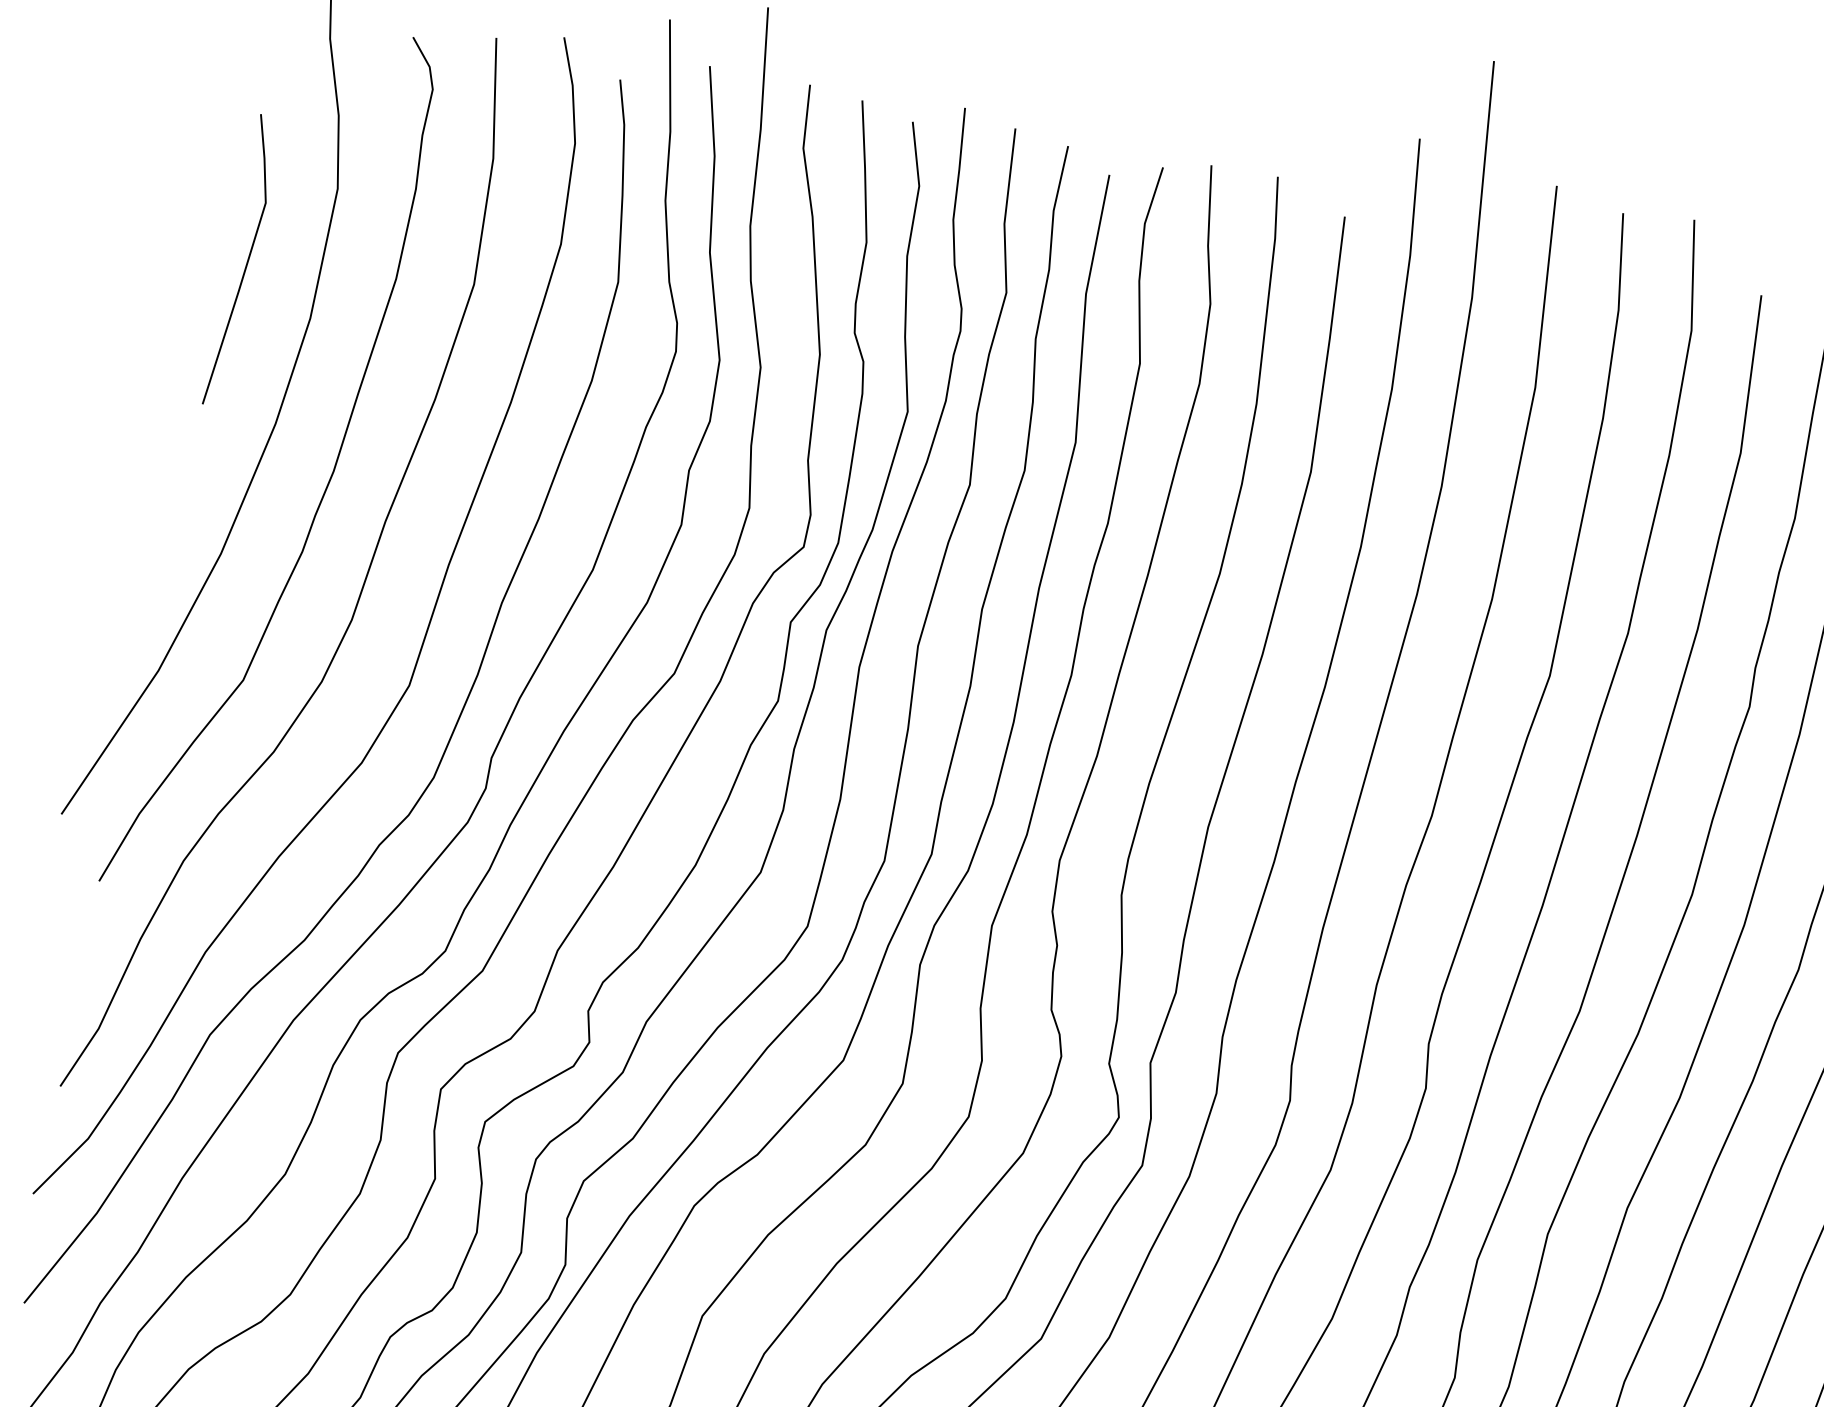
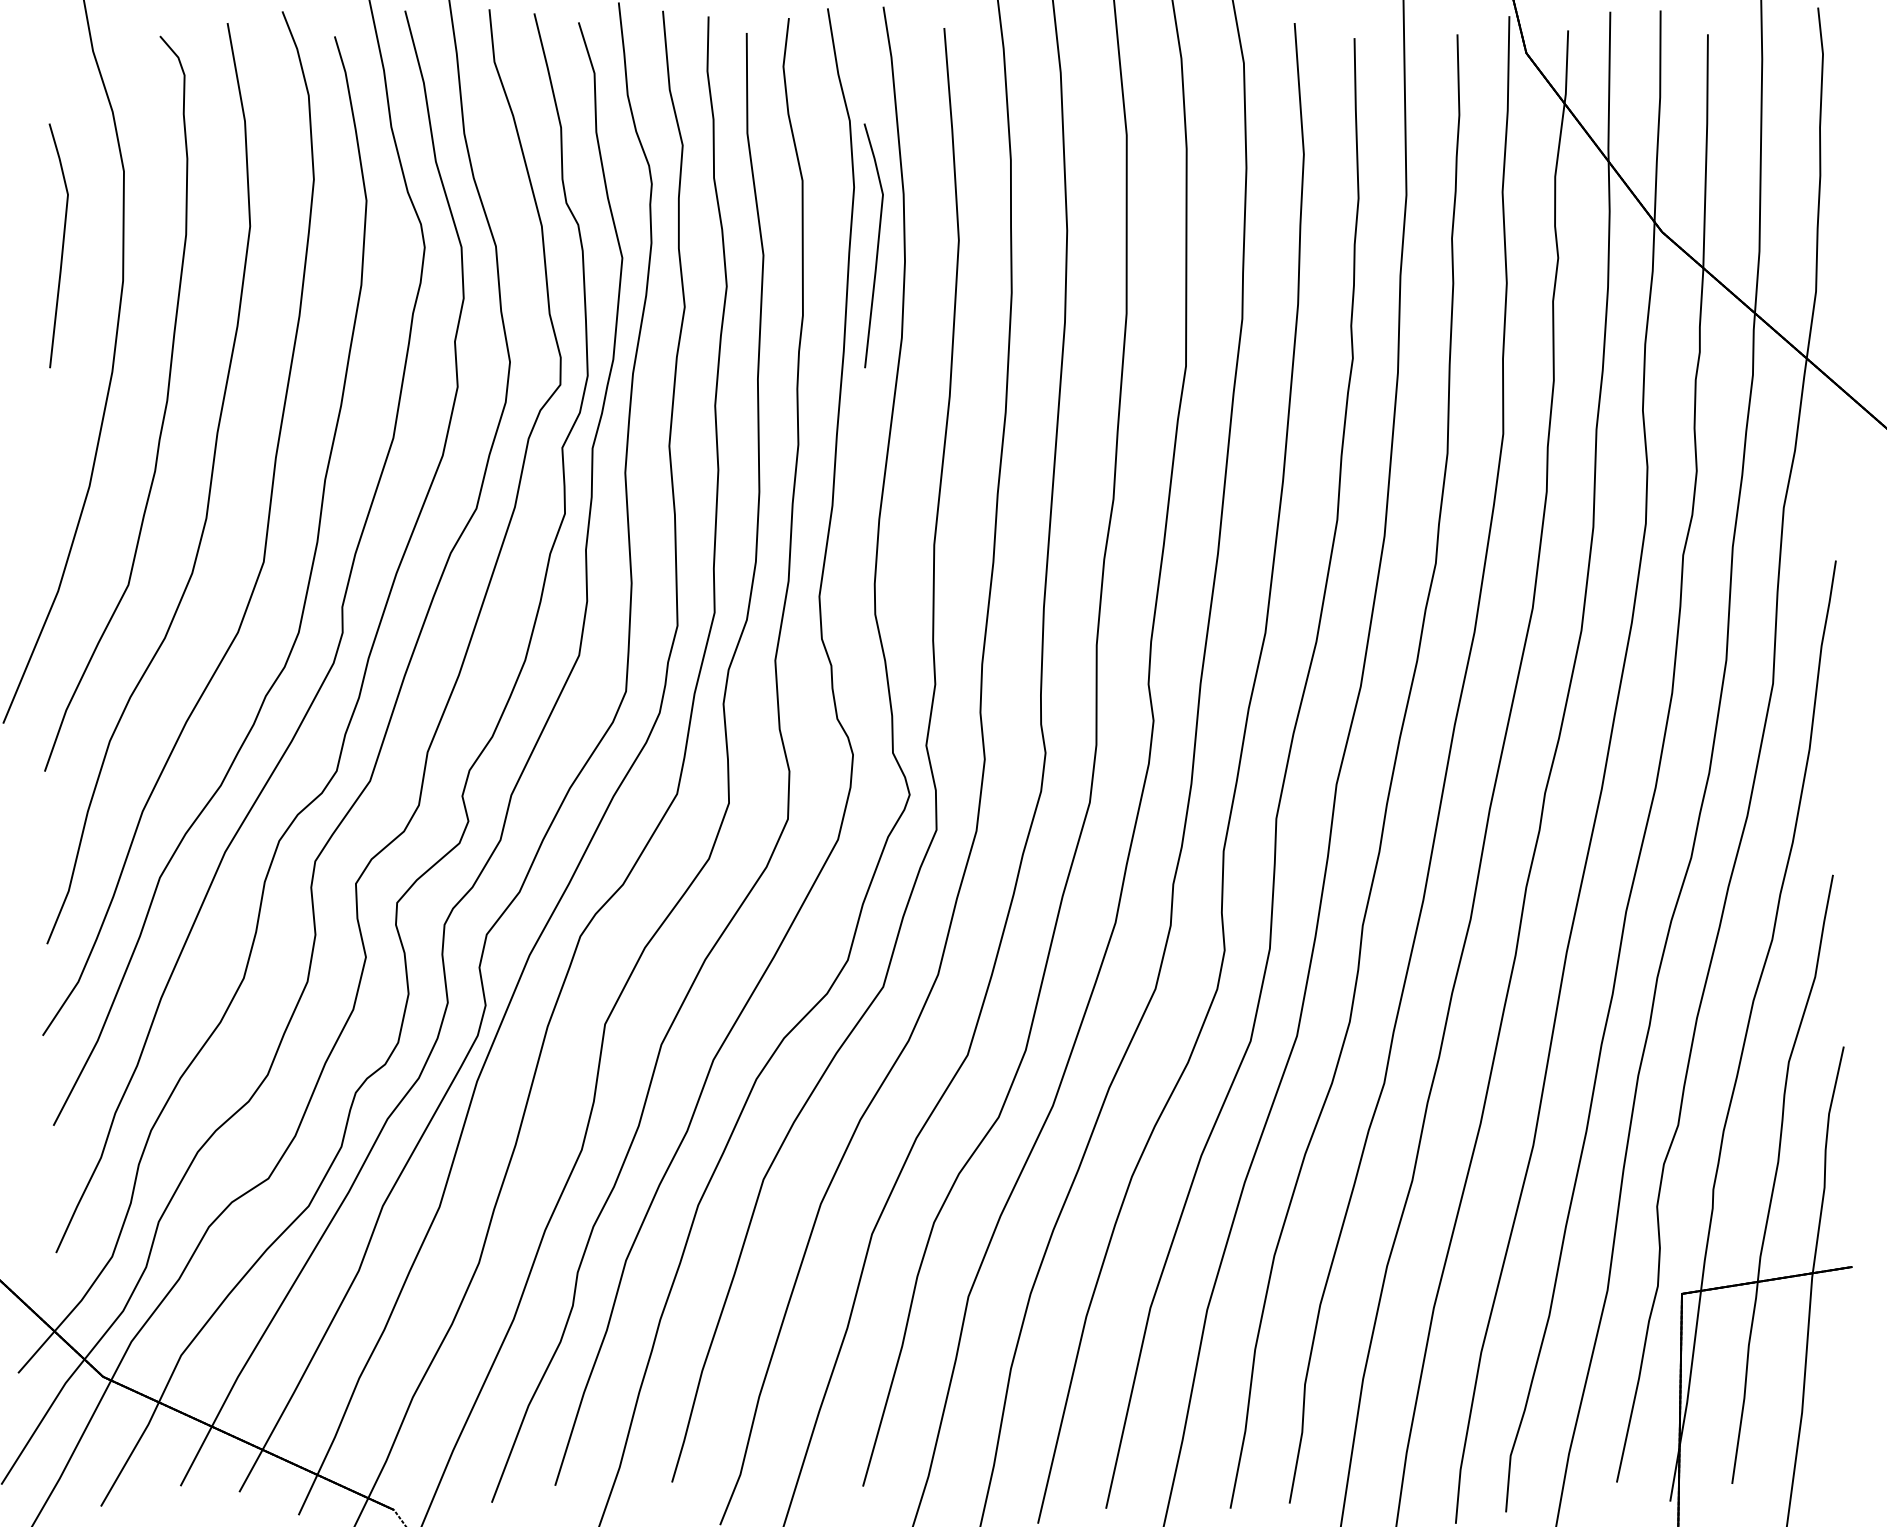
line: (1213, 458) -> (877, 245), added

